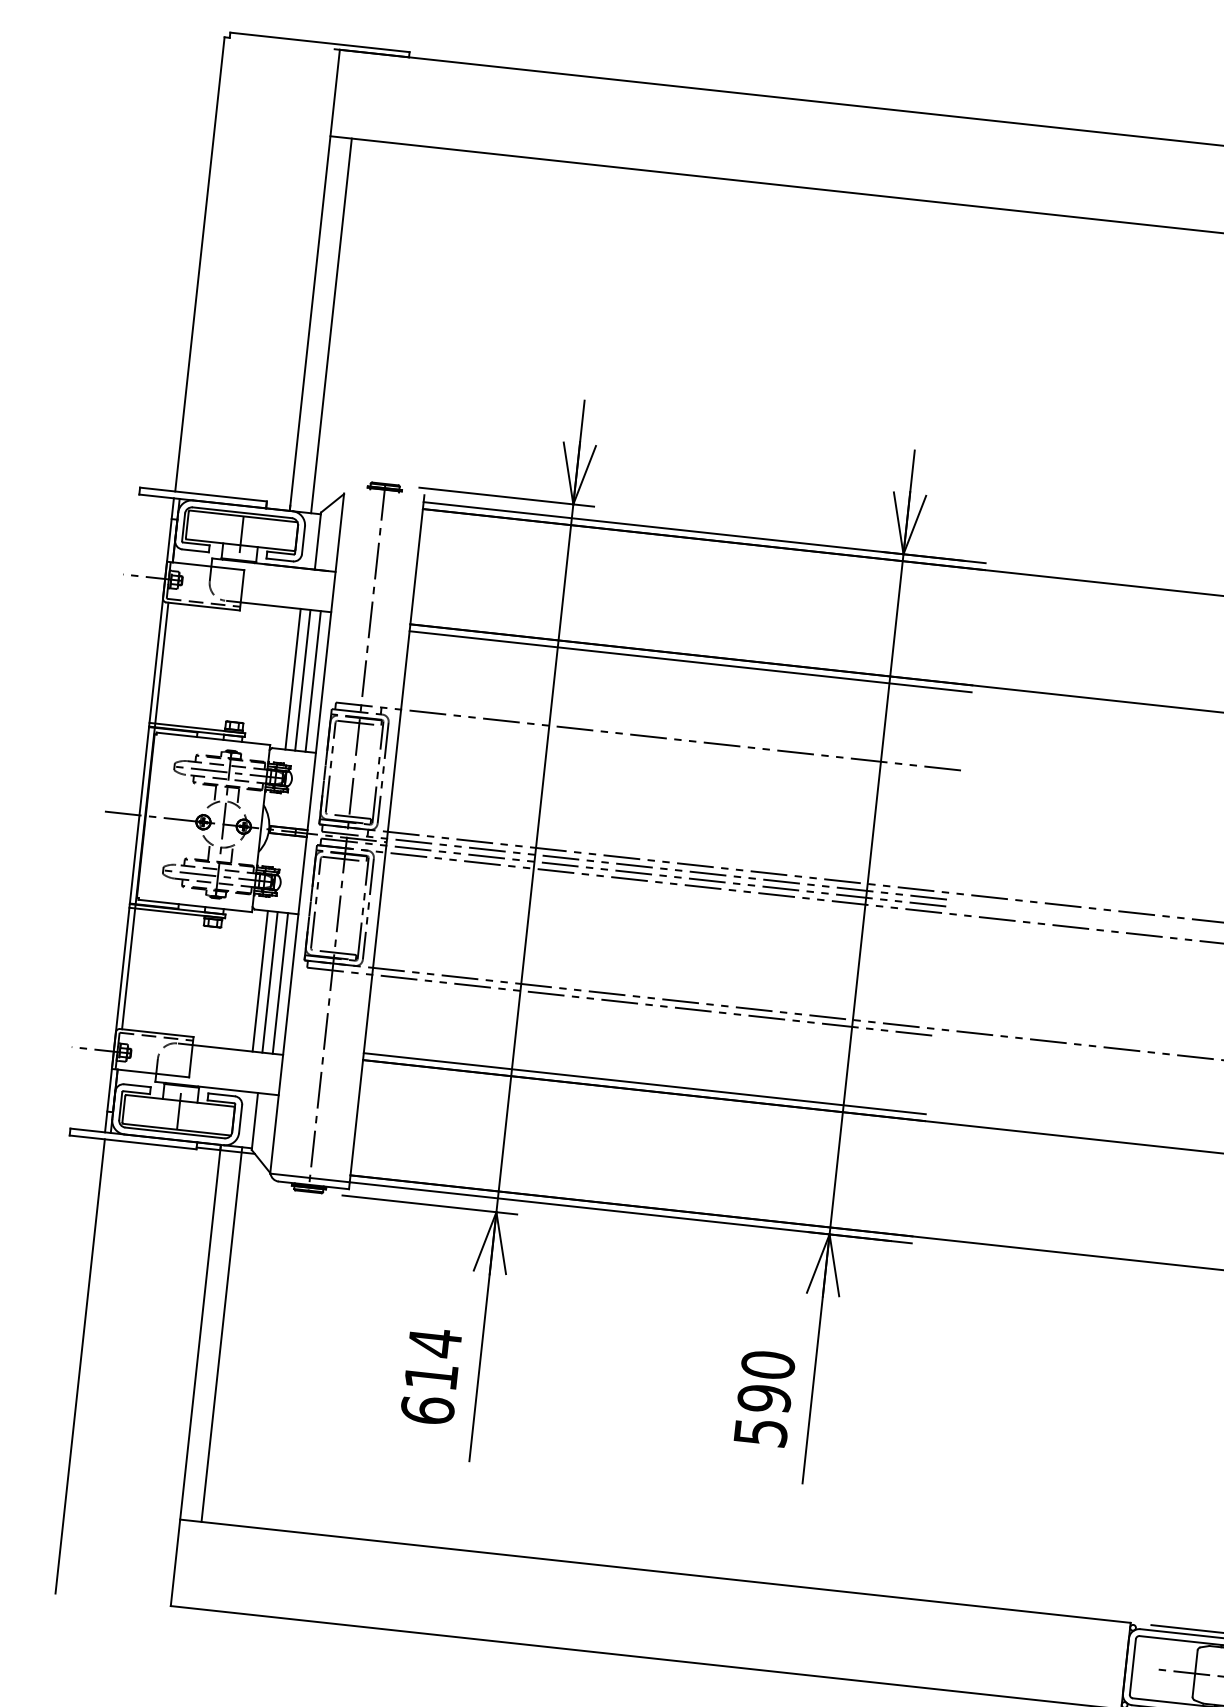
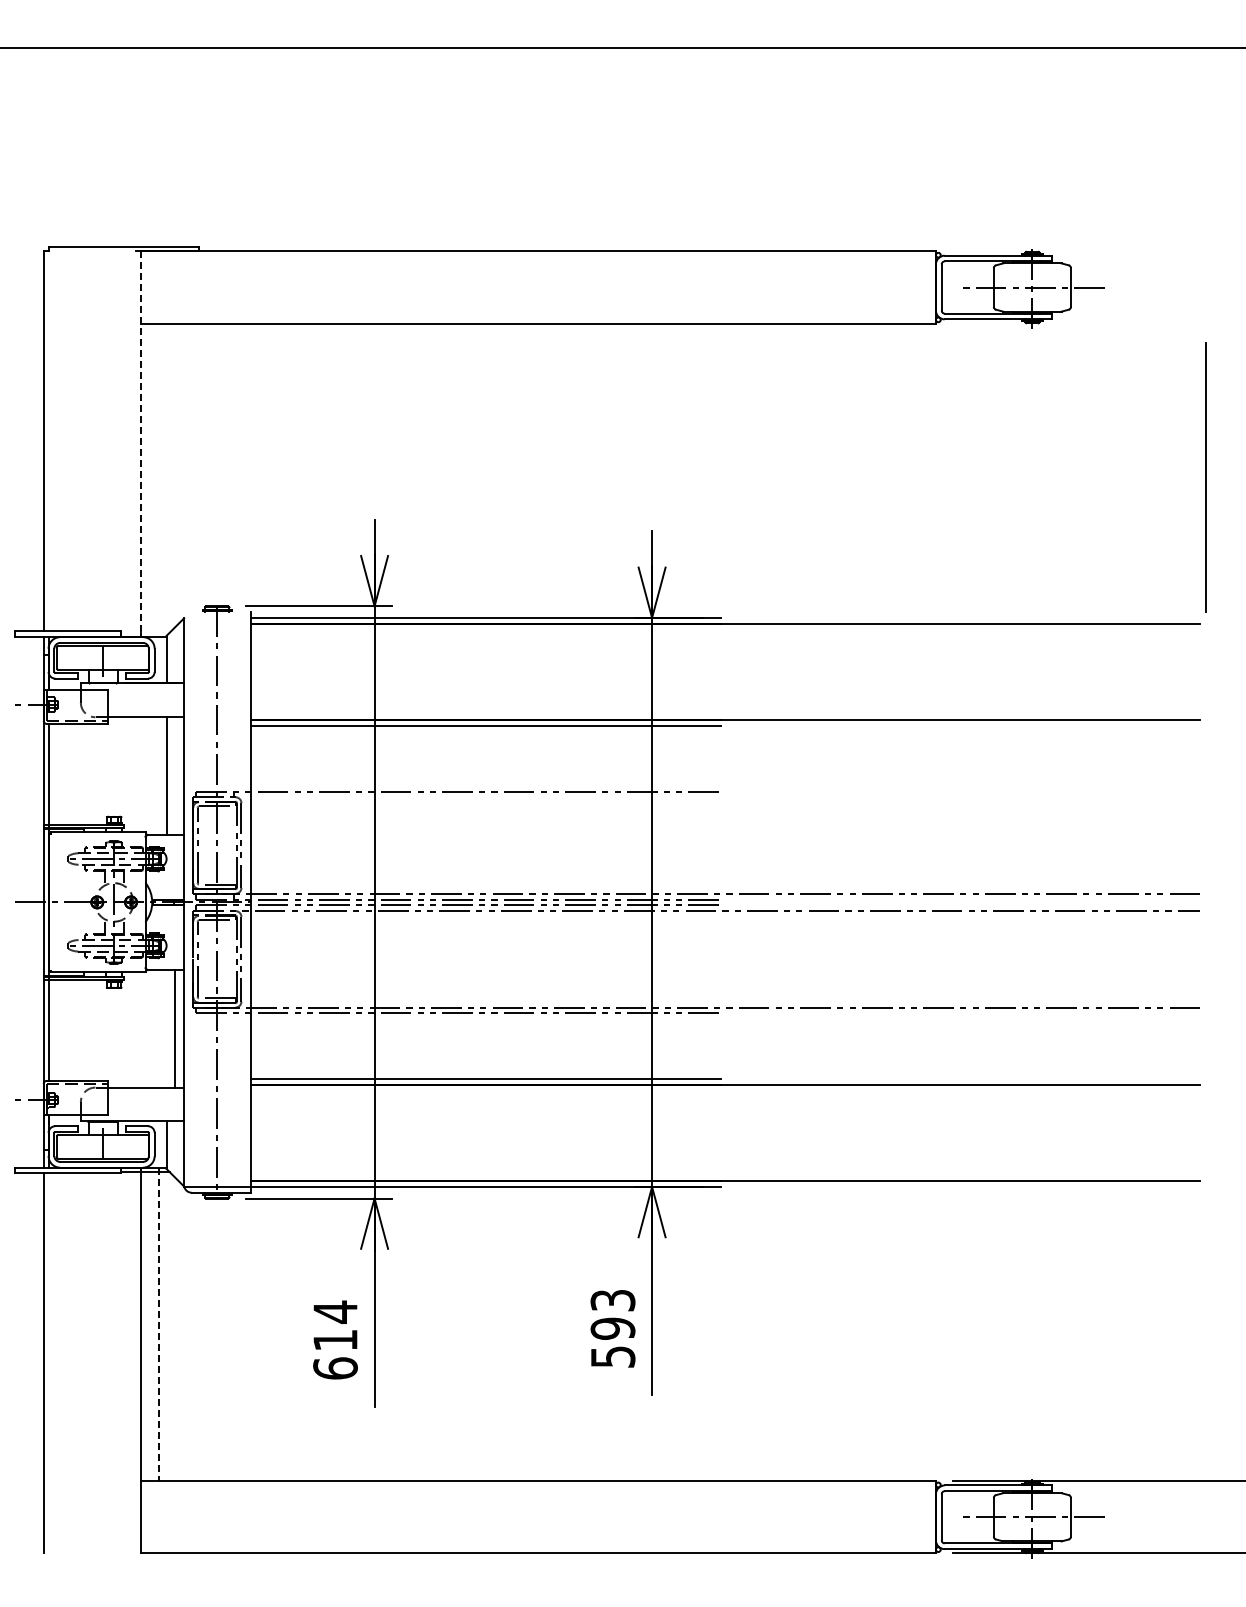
line: (314, 280) -> (140, 444), solid -> dashed
line: (331, 325) -> (158, 480), removed
line: (293, 678) -> (158, 775), removed
line: (313, 680) -> (175, 775), removed
line: (260, 980) -> (158, 1028), removed
line: (269, 981) -> (166, 1028), removed
line: (221, 1334) -> (158, 1324), solid -> dashed
text: (767, 1364) -> (612, 1300), 590 -> 593

